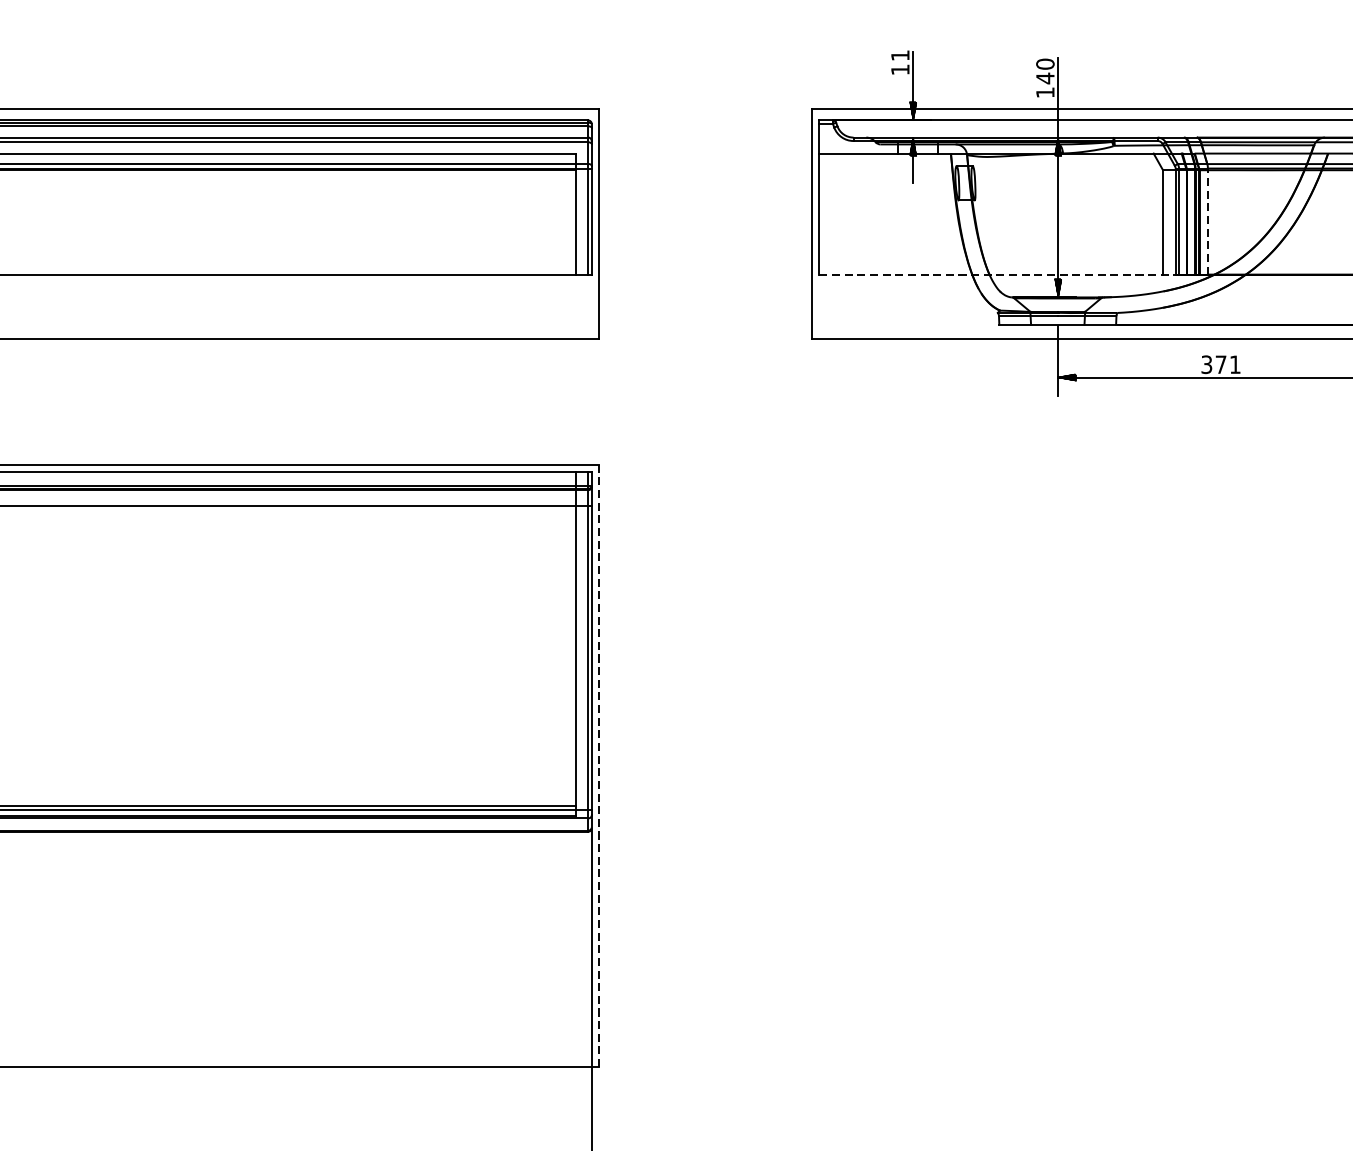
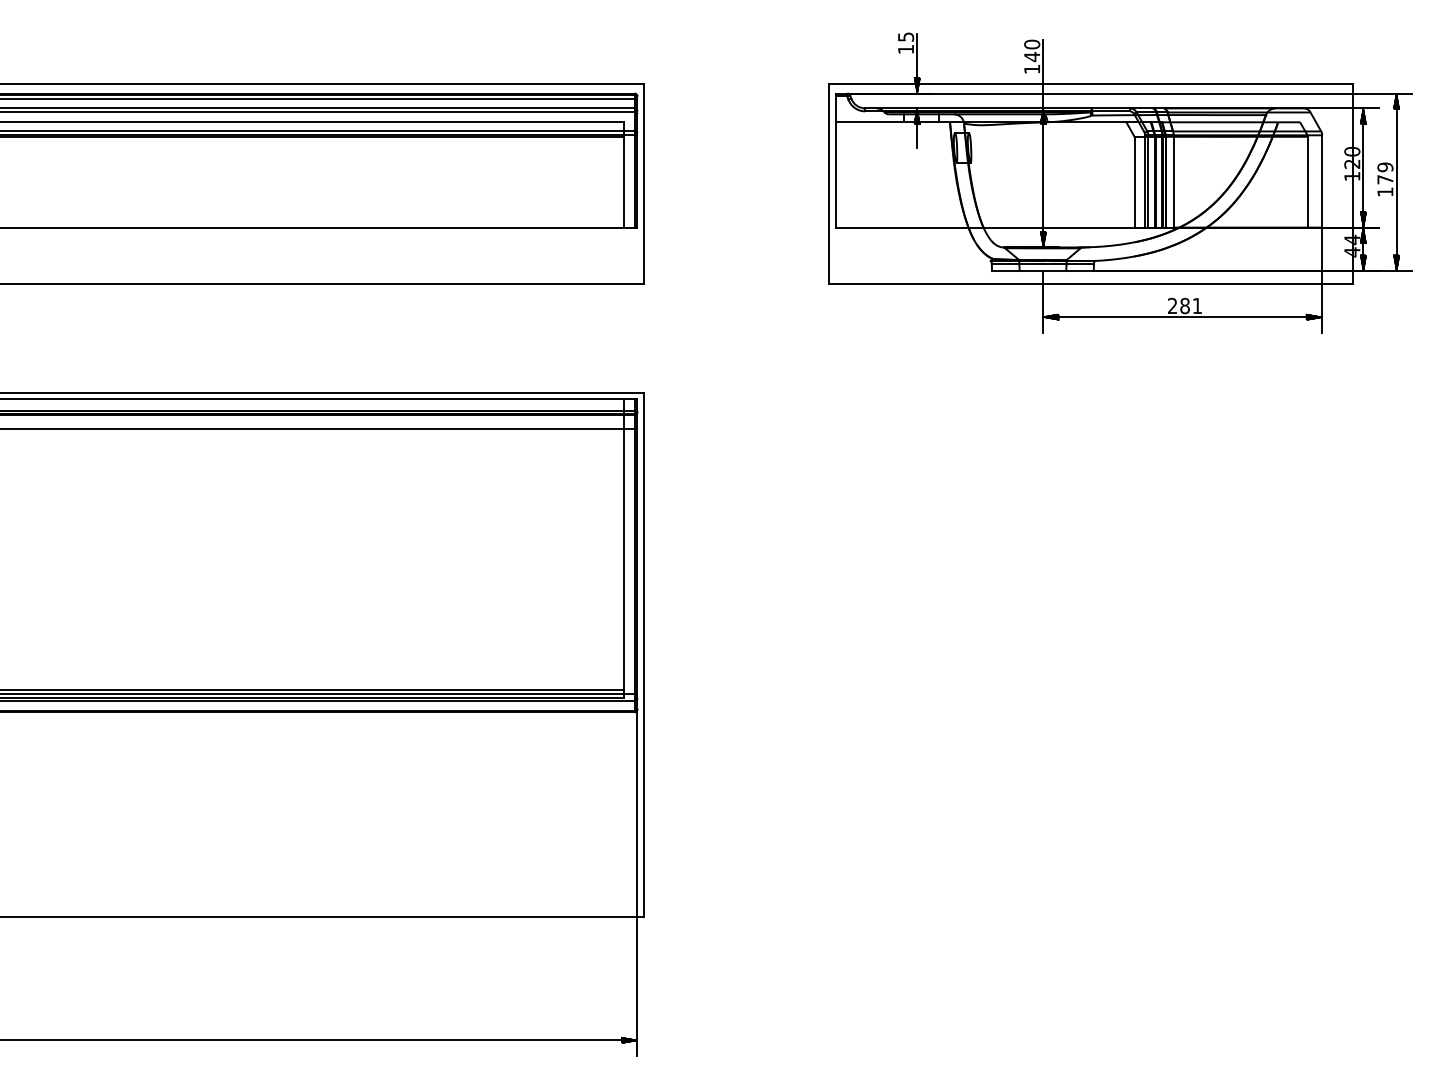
text: (900, 54) -> (906, 36), 11 -> 15
line: (1207, 220) -> (1173, 180), dashed -> solid
line: (997, 274) -> (990, 227), dashed -> solid
text: (1213, 364) -> (1178, 305), 371 -> 281
line: (598, 766) -> (643, 655), dashed -> solid

